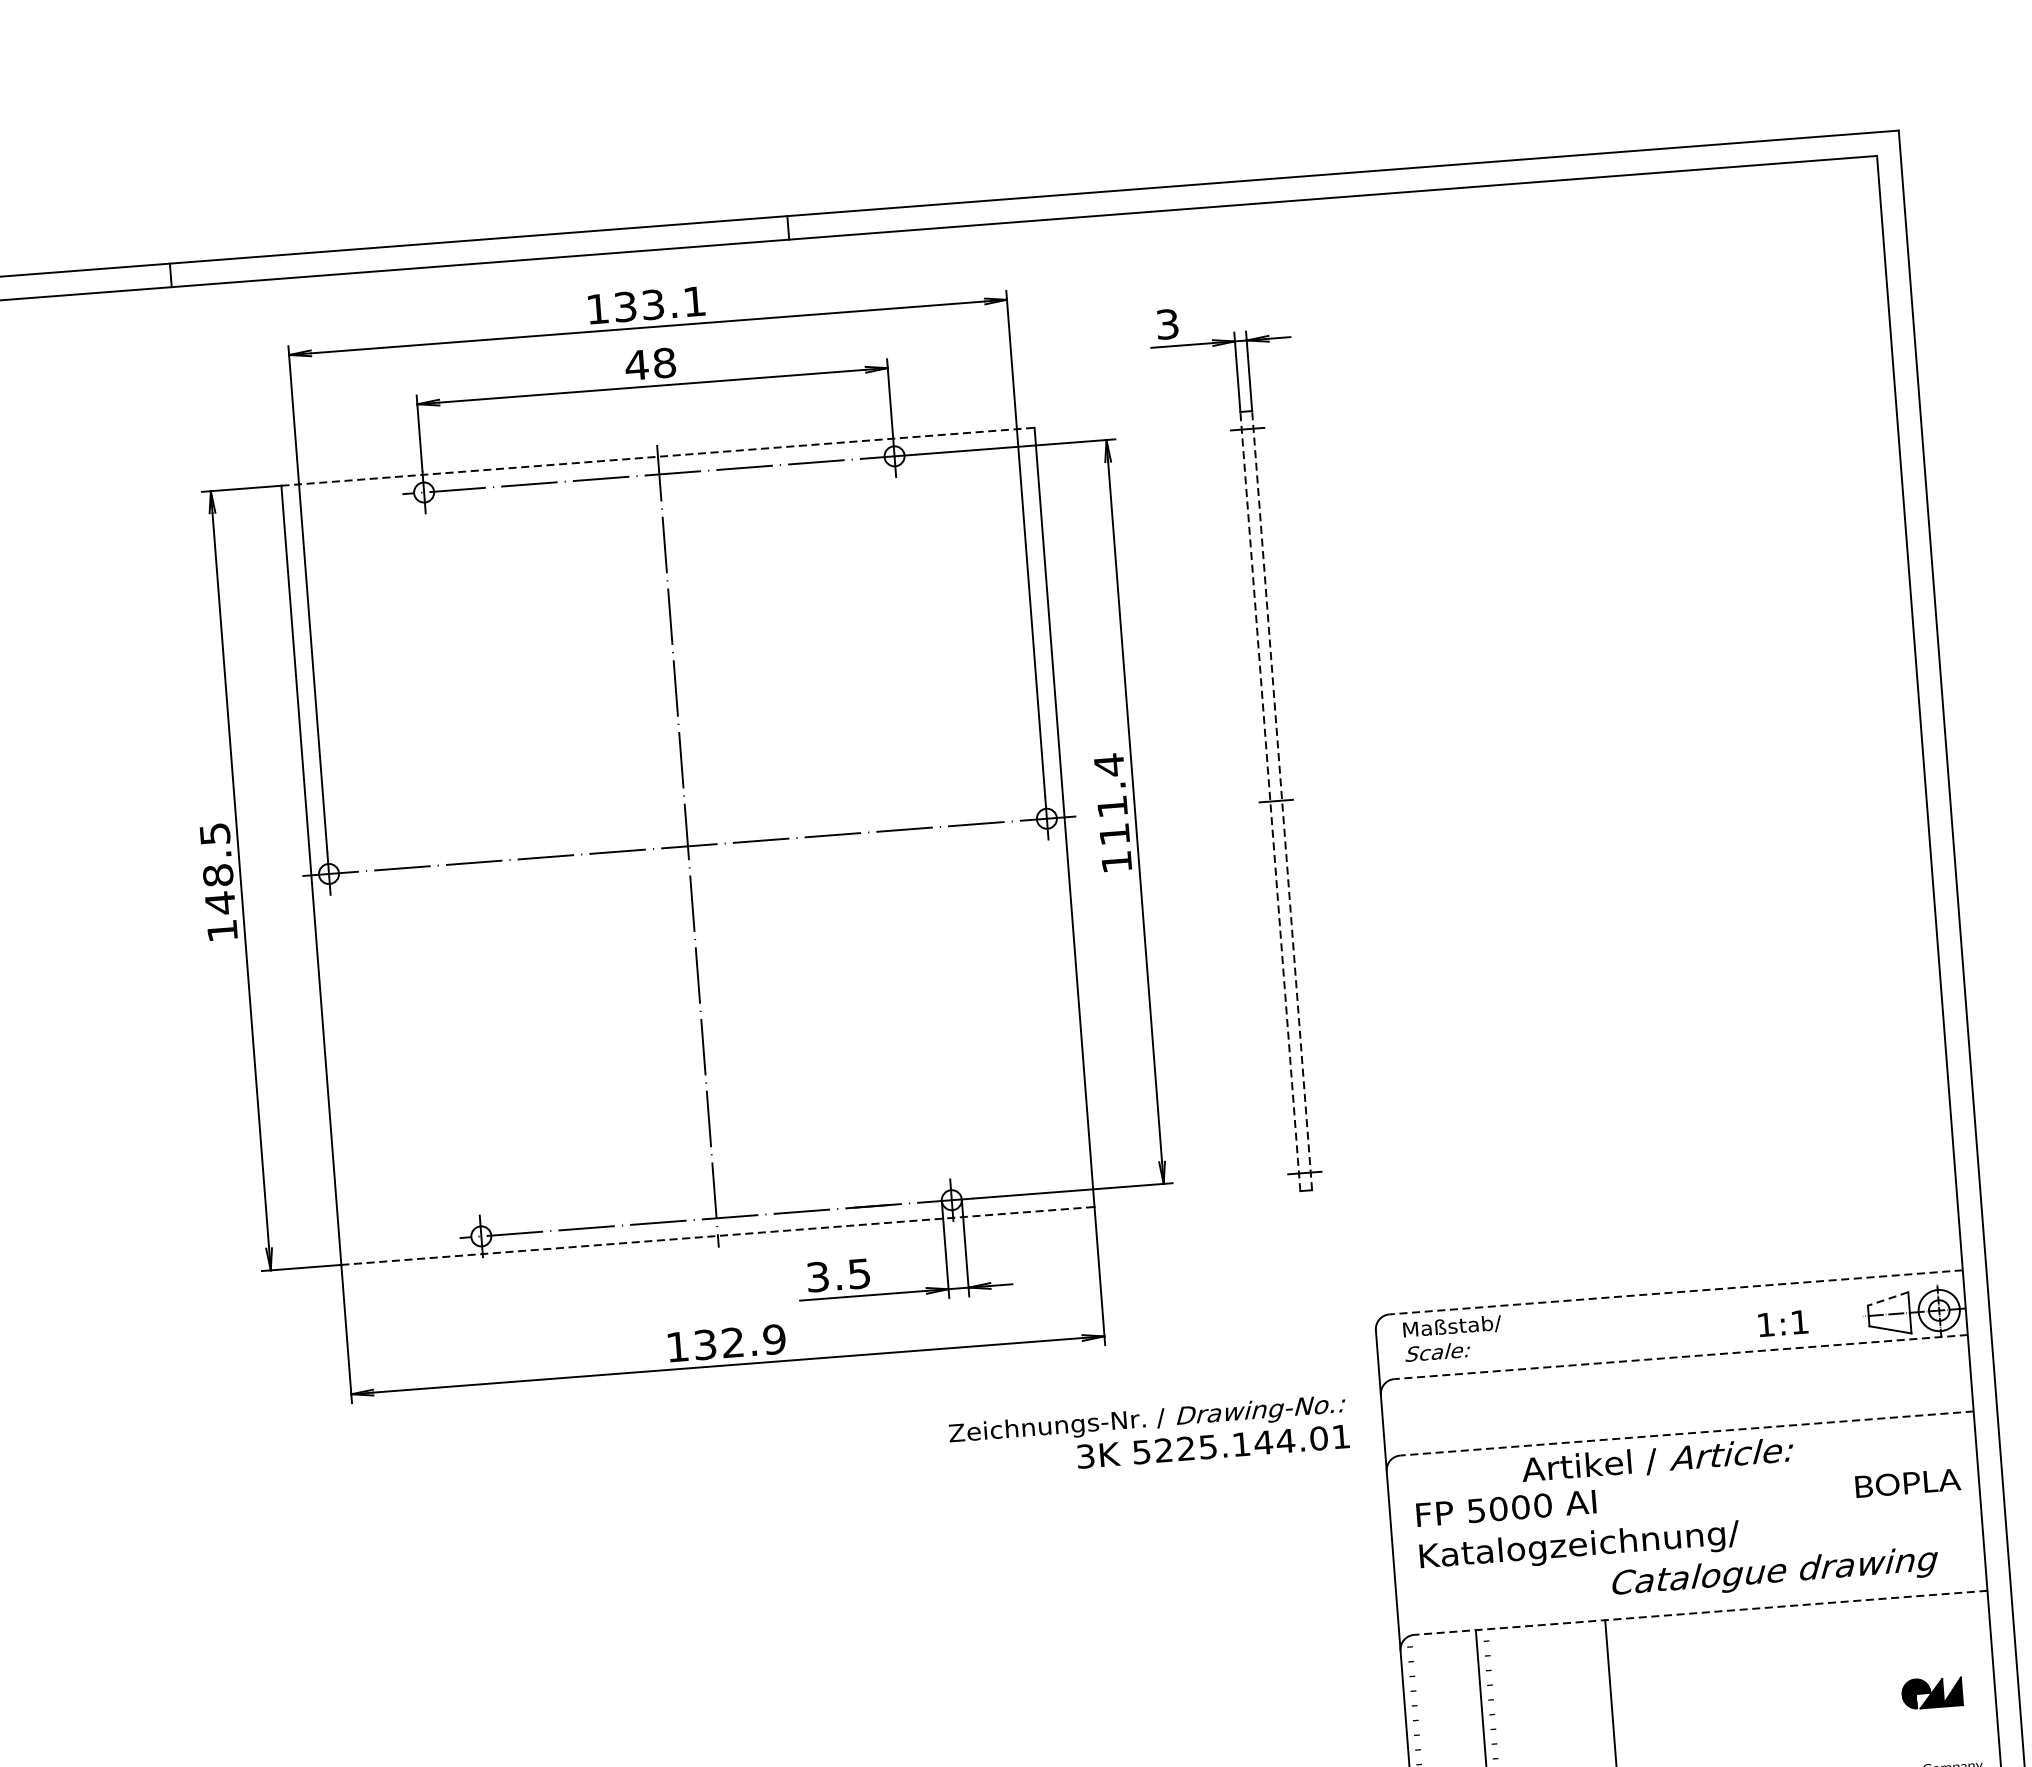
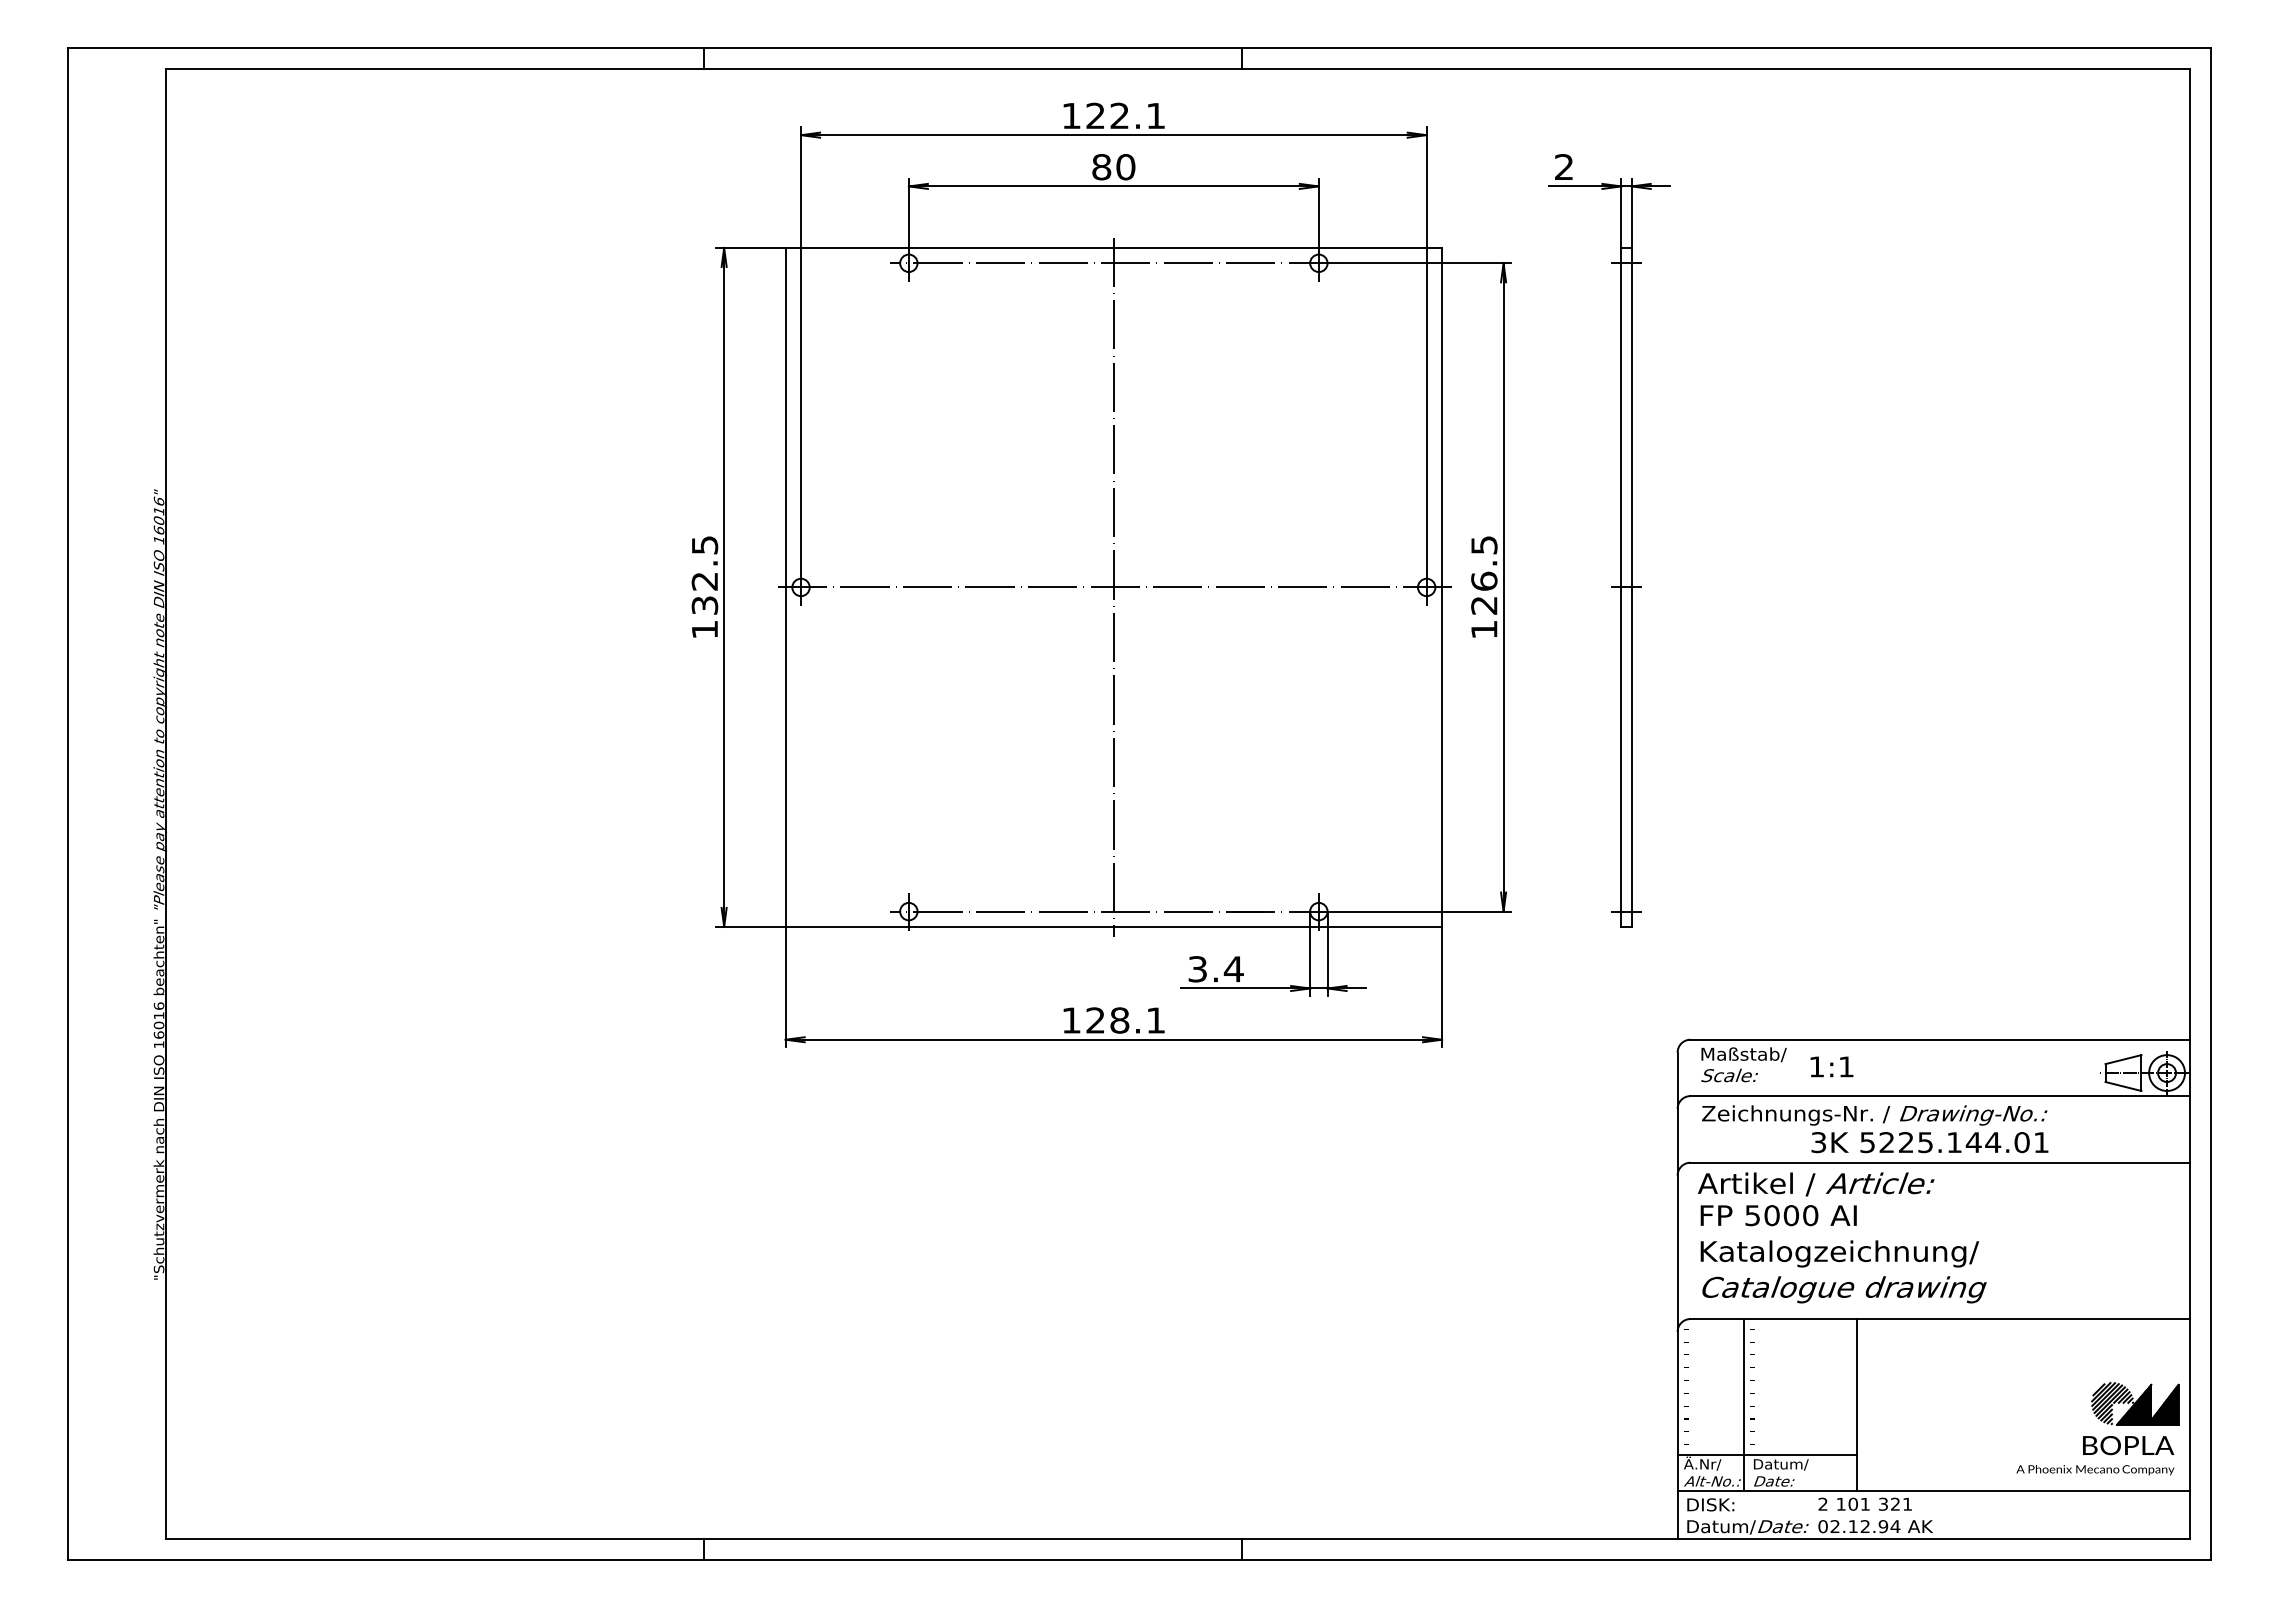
text: (639, 306) -> (1107, 116), 133.1 -> 122.1
text: (1167, 324) -> (1564, 167), 3 -> 2
text: (650, 364) -> (1113, 167), 48 -> 80
line: (658, 456) -> (1114, 247), dashed -> solid
text: (1112, 798) -> (1484, 574), 111.4 -> 126.5
line: (1281, 800) -> (1631, 587), dashed -> solid
line: (1270, 801) -> (1621, 587), dashed -> solid
text: (218, 889) -> (704, 593), 148.5 -> 132.5
line: (718, 1236) -> (1114, 927), dashed -> solid
text: (858, 1274) -> (1233, 969), 3.5 -> 3.4
line: (1676, 1292) -> (1940, 1039), dashed -> solid
line: (1888, 1298) -> (2123, 1059), dashed -> solid
text: (1782, 1323) -> (1831, 1066), moved
text: (739, 1342) -> (1125, 1020), 132.9 -> 128.1
line: (1681, 1357) -> (1940, 1096), dashed -> solid
line: (1687, 1433) -> (1940, 1162), dashed -> solid
text: (1149, 1436) -> (1875, 1129), moved
text: (1658, 1460) -> (1816, 1184), moved
text: (1908, 1483) -> (2128, 1445), moved
text: (1775, 1572) -> (1844, 1289), moved
line: (1701, 1613) -> (1940, 1319), dashed -> solid
part: (1932, 1692) -> (2135, 1403), size x1.67

